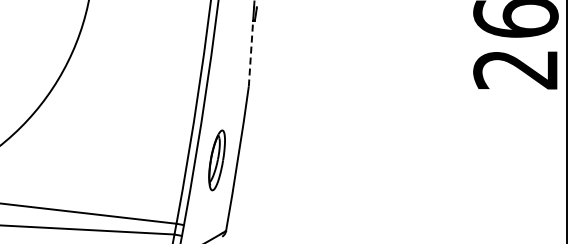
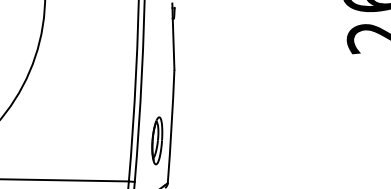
line: (250, 53) -> (173, 44), dashed -> solid
part: (216, 160) -> (156, 140), moved

